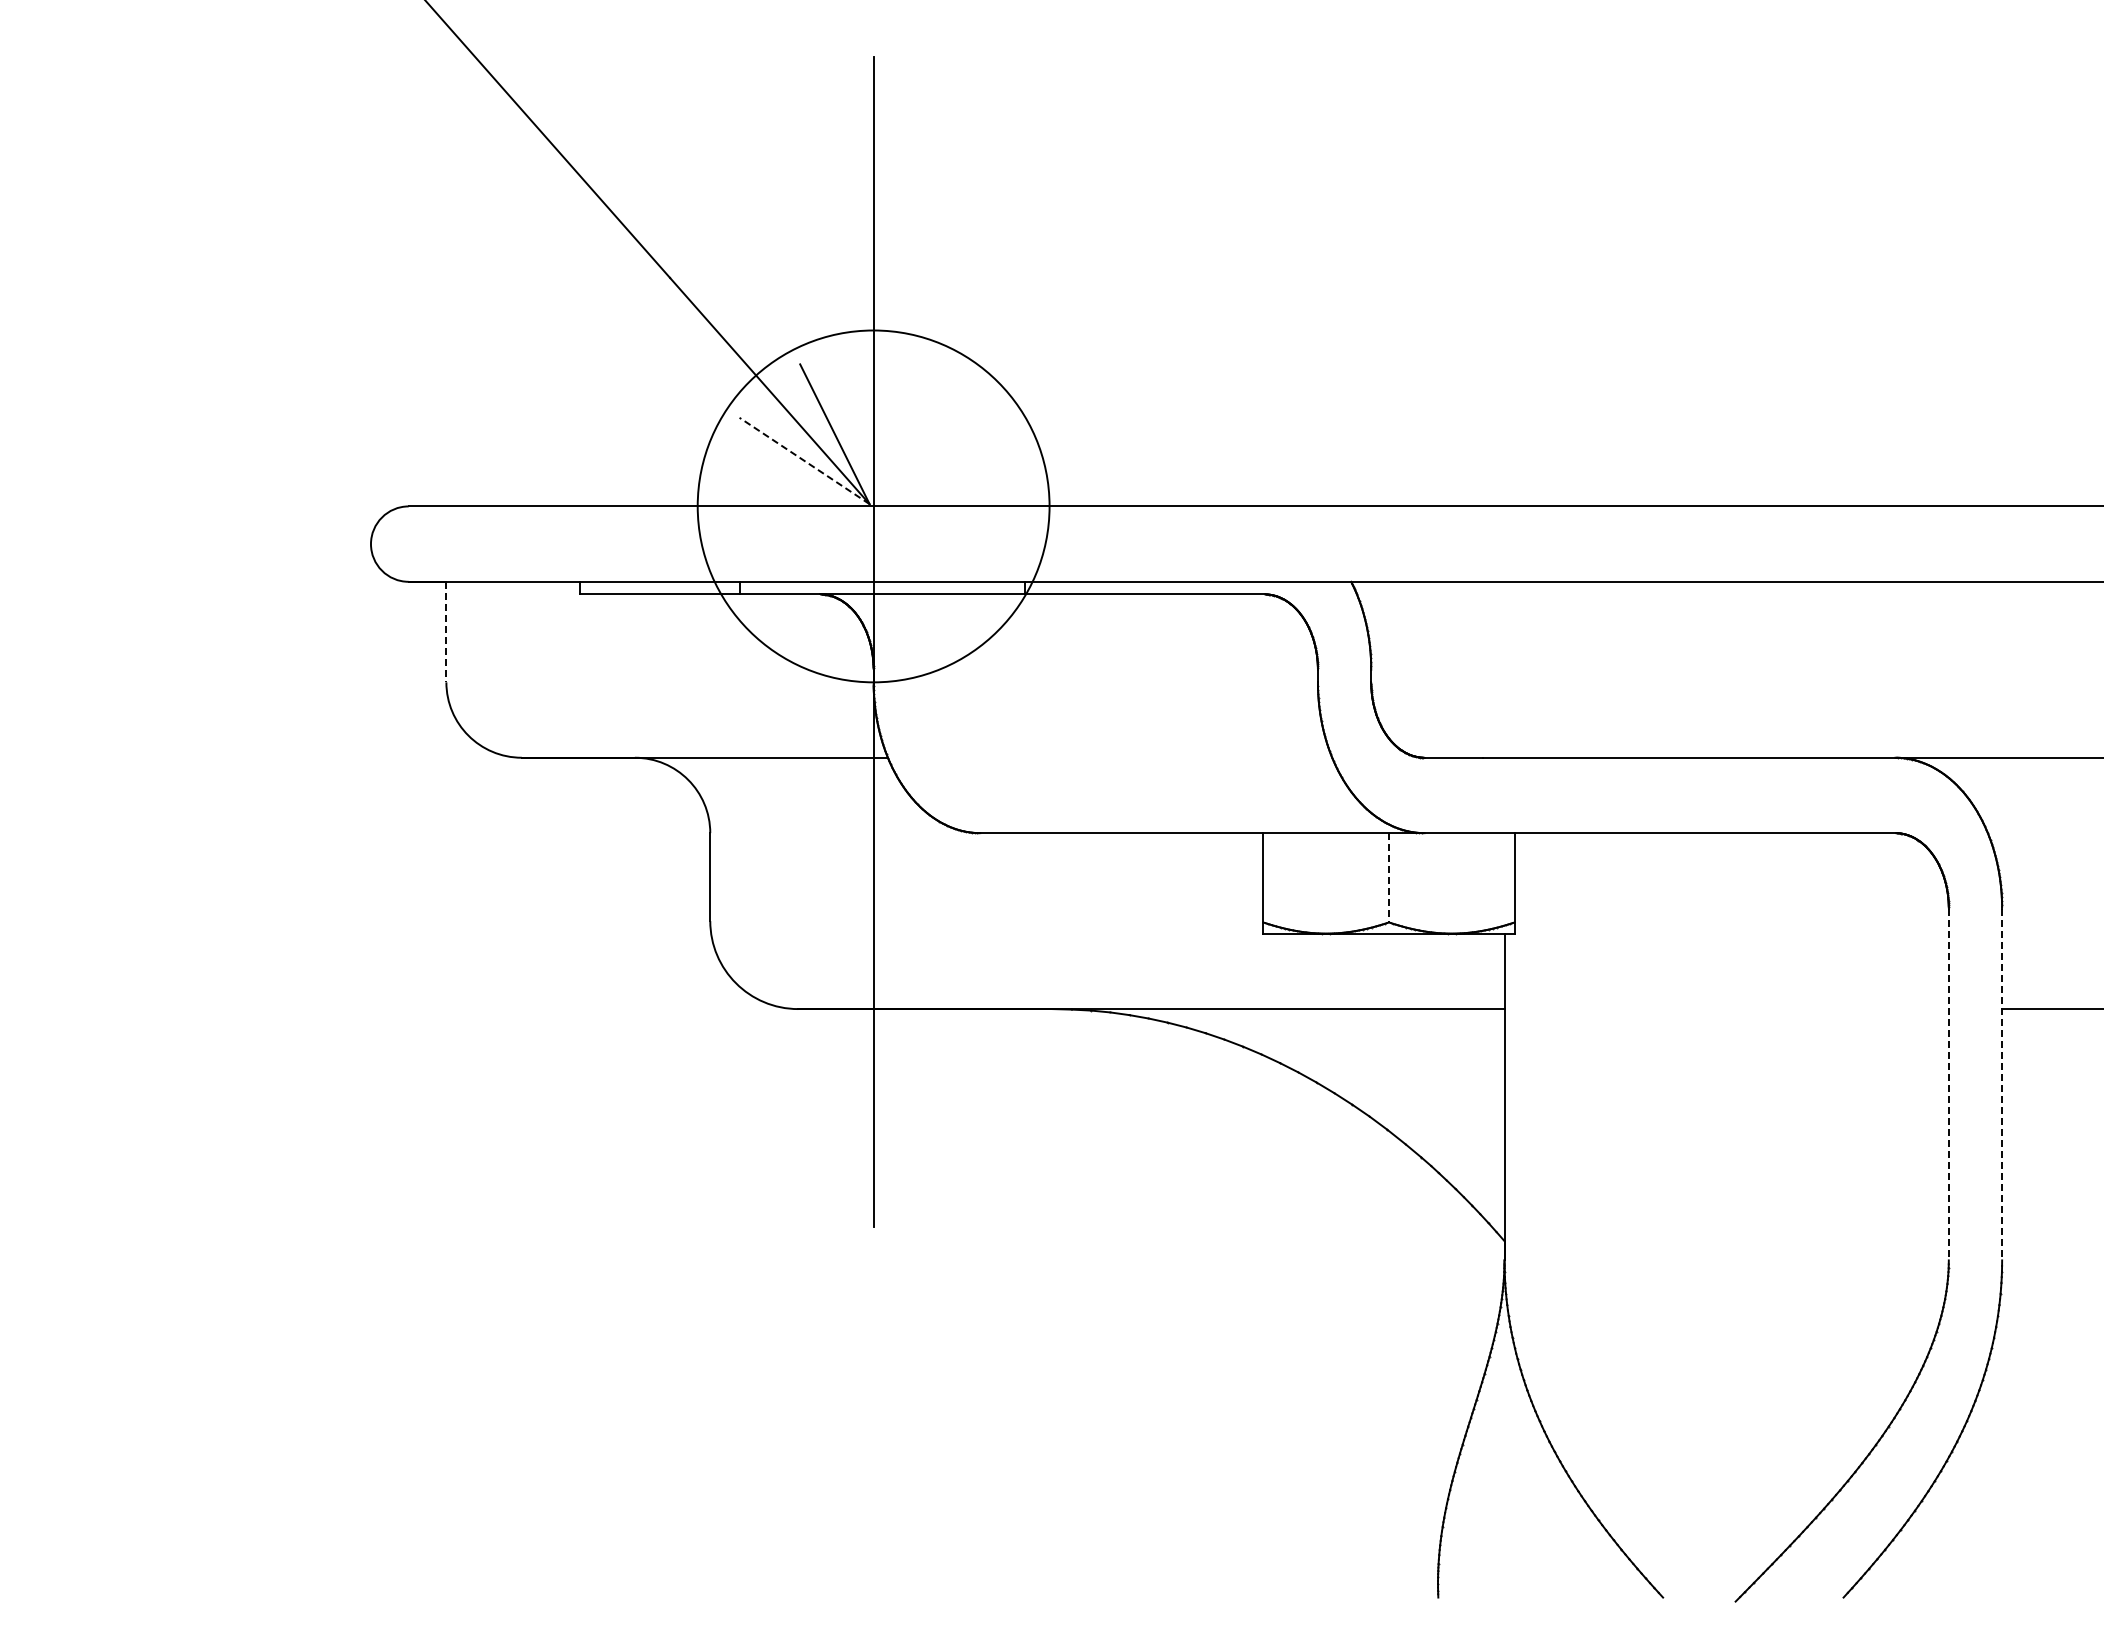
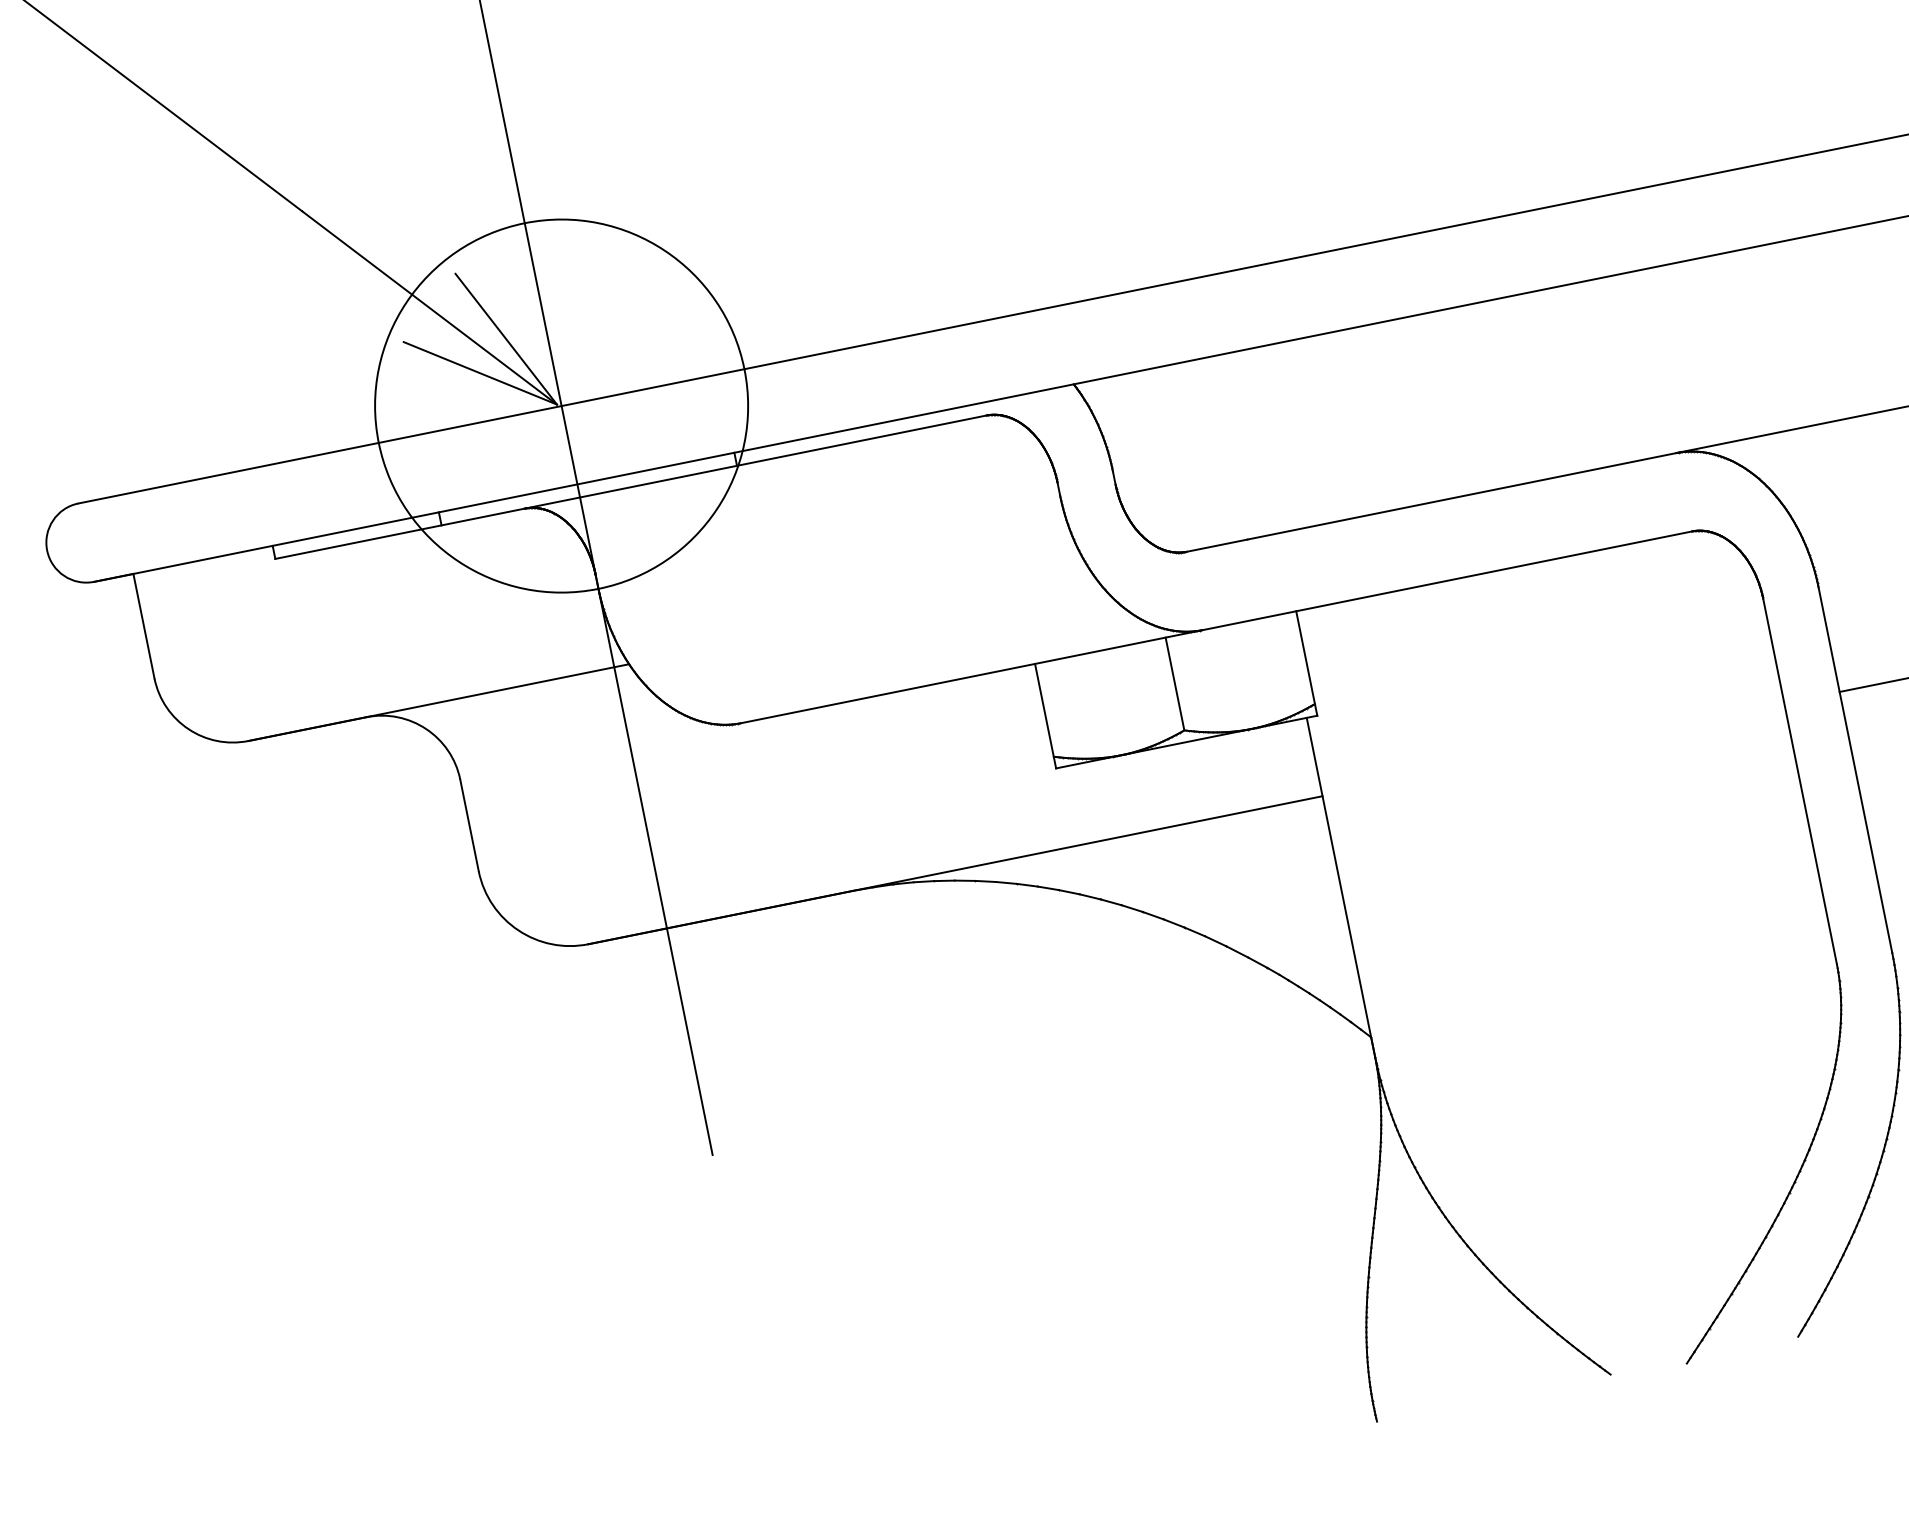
line: (804, 460) -> (480, 372), dashed -> solid
line: (446, 632) -> (144, 626), dashed -> solid
line: (1389, 877) -> (1175, 683), dashed -> solid
line: (1948, 1084) -> (1799, 781), dashed -> solid
line: (2002, 1084) -> (1855, 770), dashed -> solid

